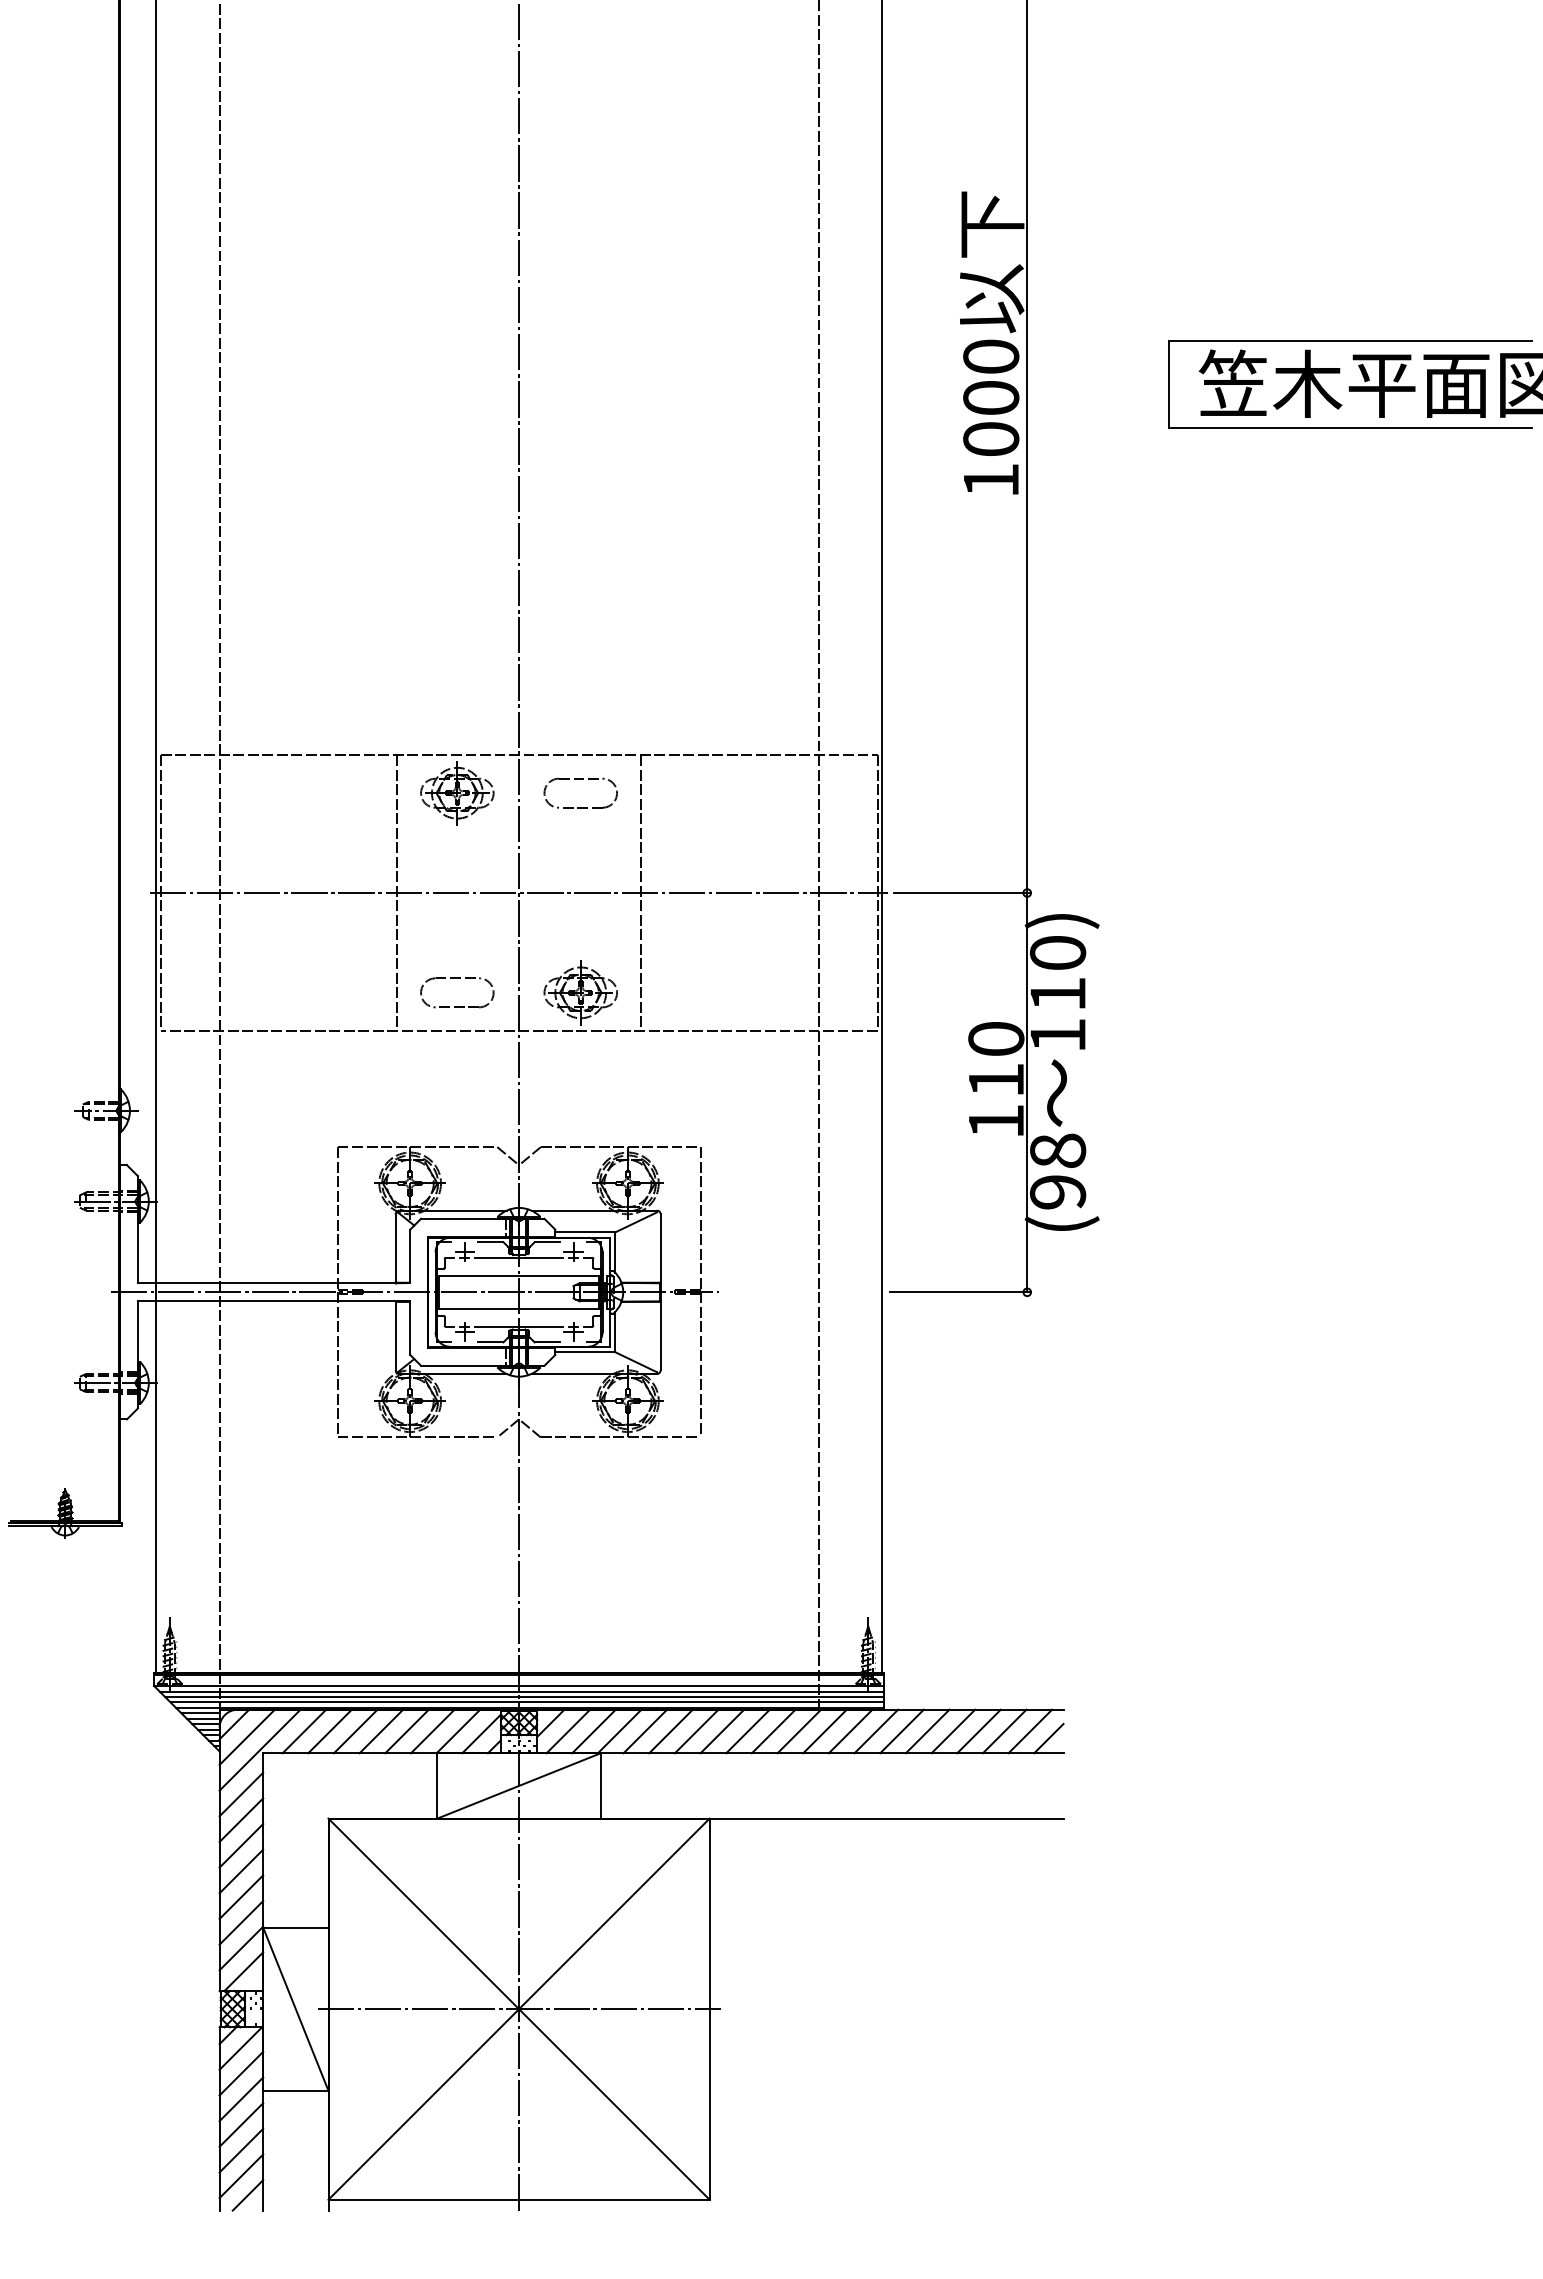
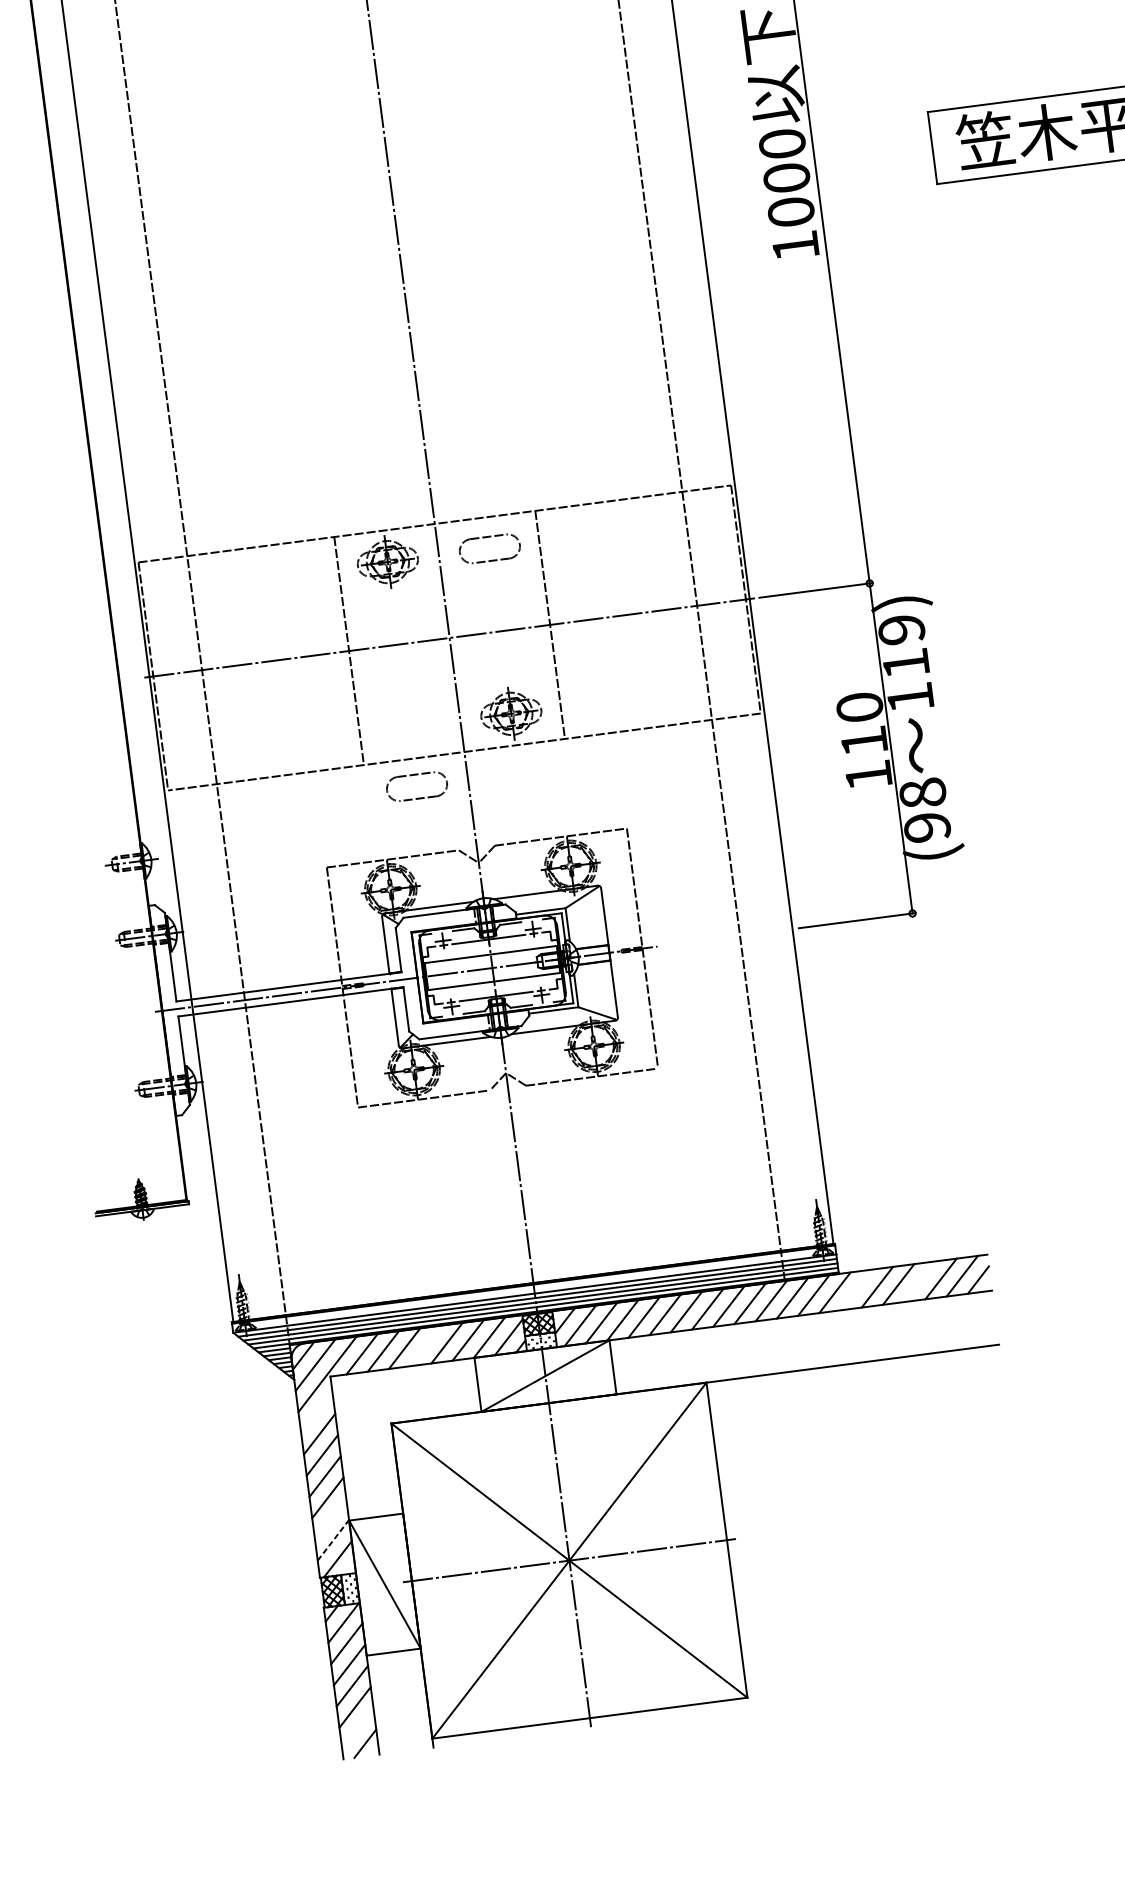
text: (1058, 953) -> (902, 630), 110) -> 119)
part: (457, 978) -> (415, 774), moved
line: (381, 1731) -> (425, 1345), removed
line: (901, 1731) -> (855, 1290), removed
line: (978, 1731) -> (919, 1281), removed
line: (241, 1794) -> (316, 1412), removed
line: (241, 1922) -> (330, 1518), removed
line: (241, 1948) -> (333, 1540), solid -> dashed
line: (241, 2176) -> (357, 1728), removed

